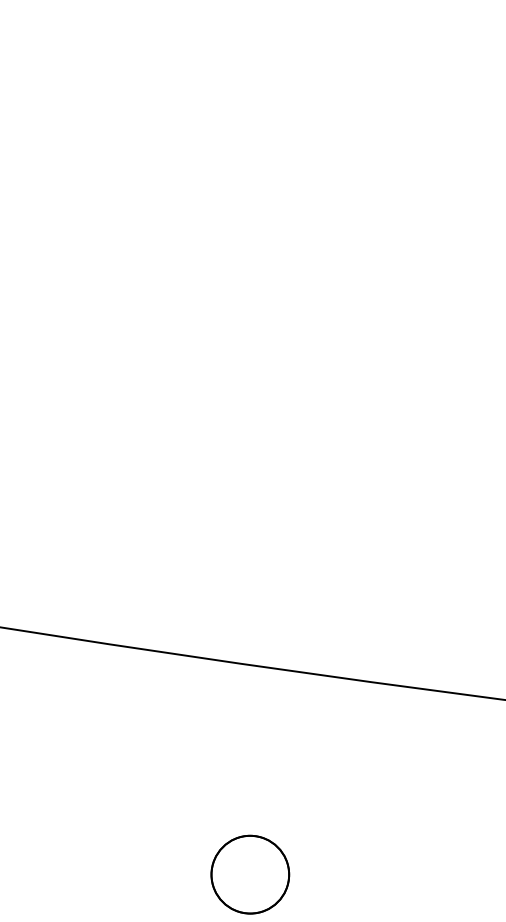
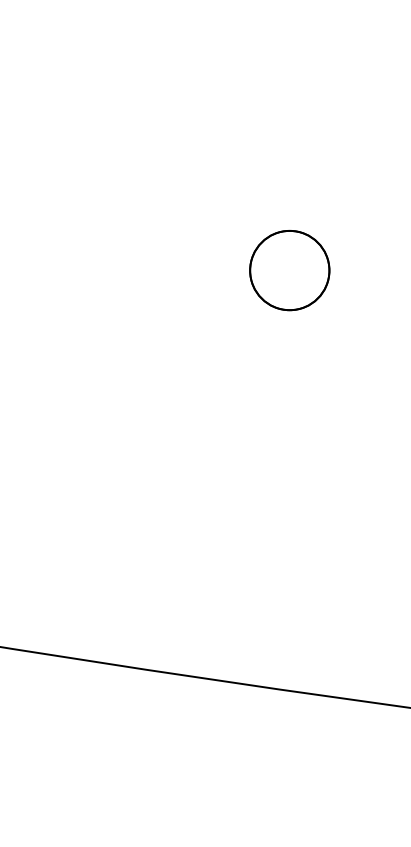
part: (250, 253) -> (289, 270), added

